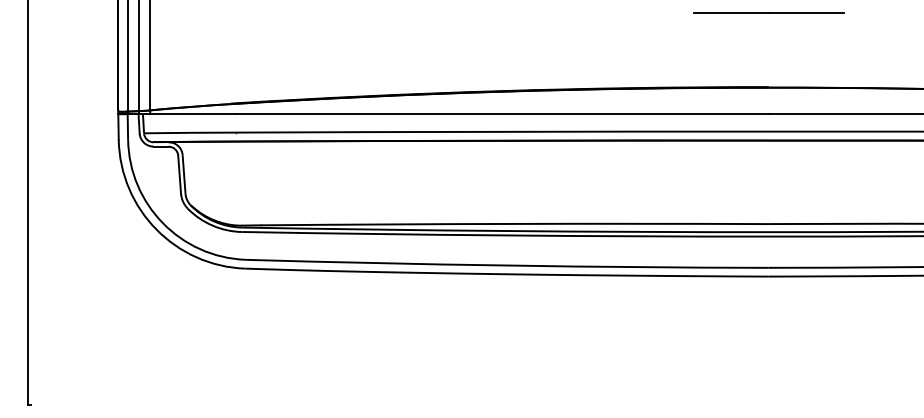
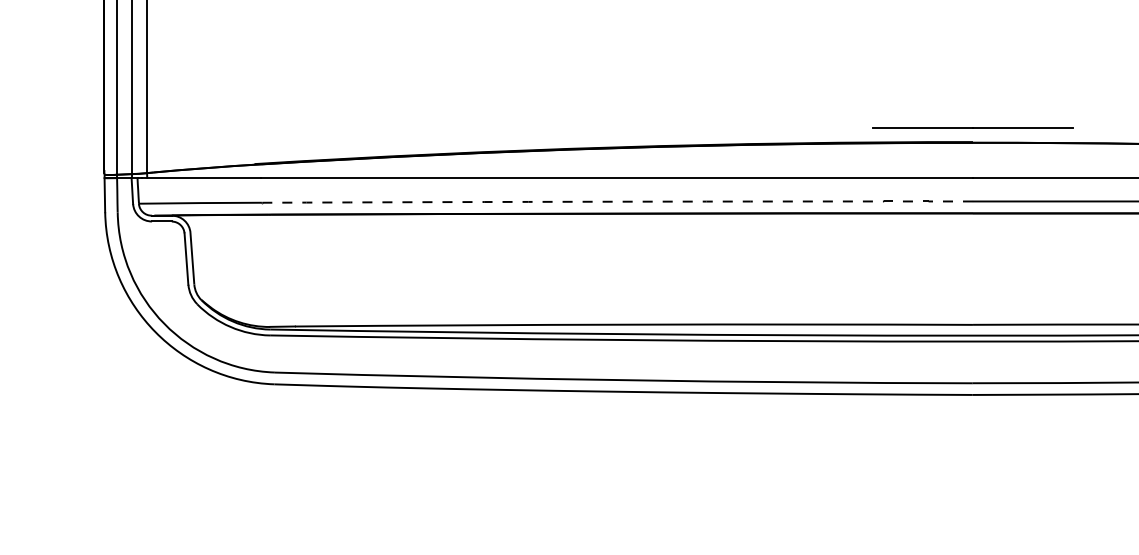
line: (768, 12) -> (972, 127), moved
arc: (502, 131) -> (617, 201), solid -> dashed

